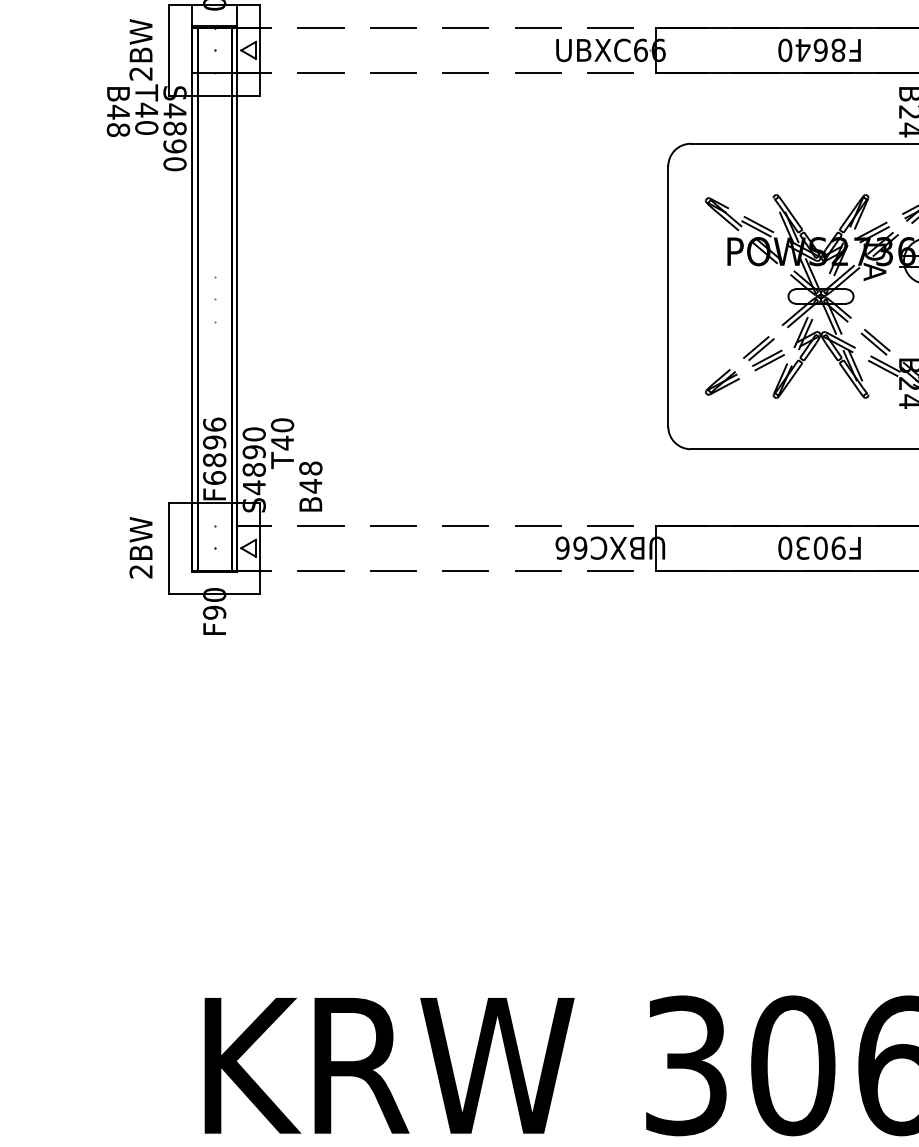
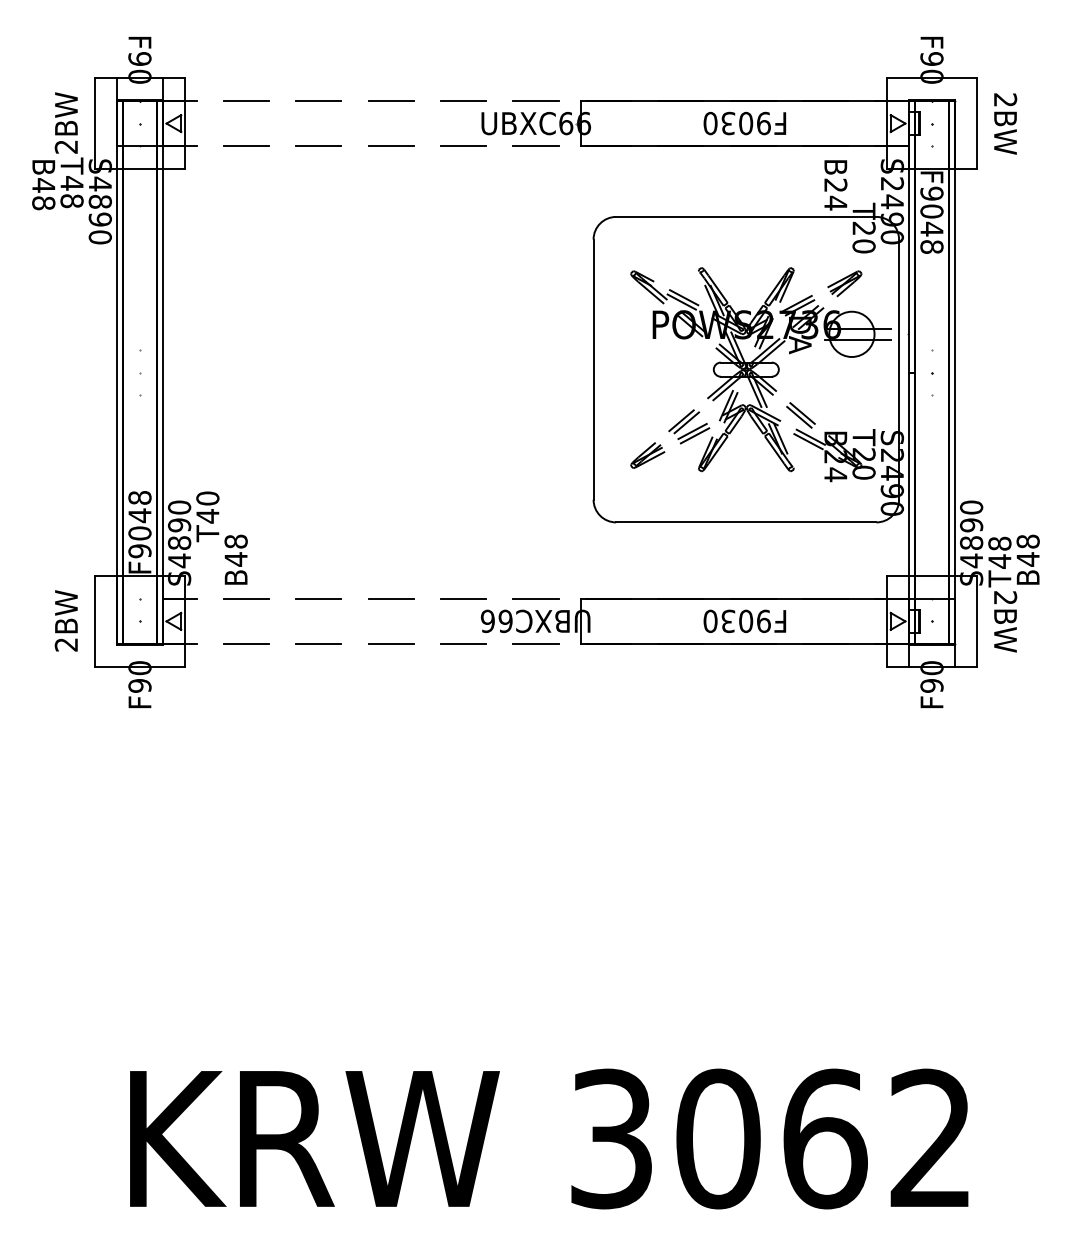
text: (820, 50) -> (745, 123), F8640 -> F9030
text: (146, 128) -> (71, 201), T40 -> T48
text: (214, 451) -> (139, 524), F6896 -> F9048

